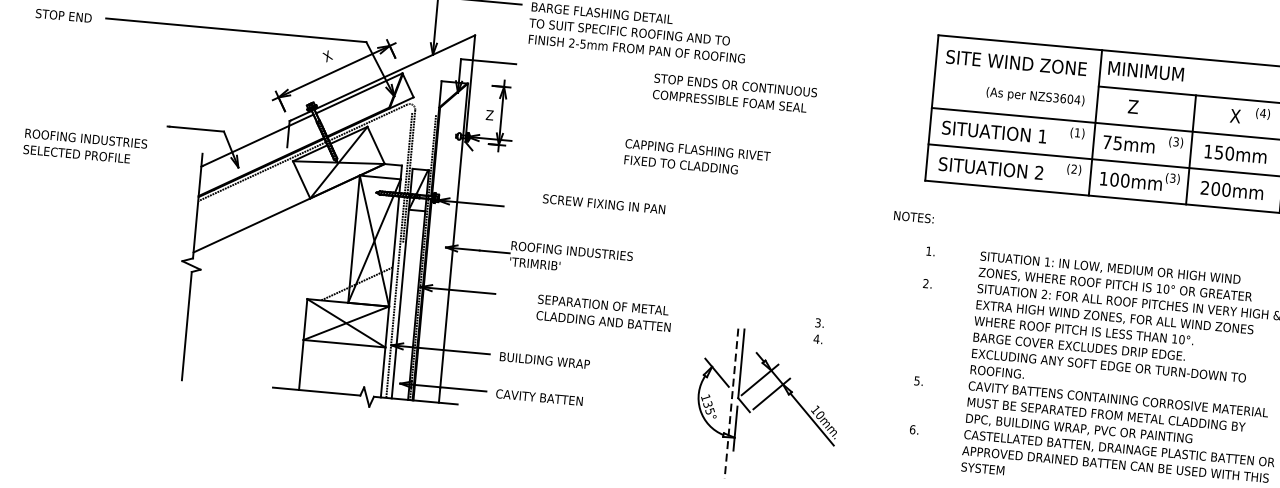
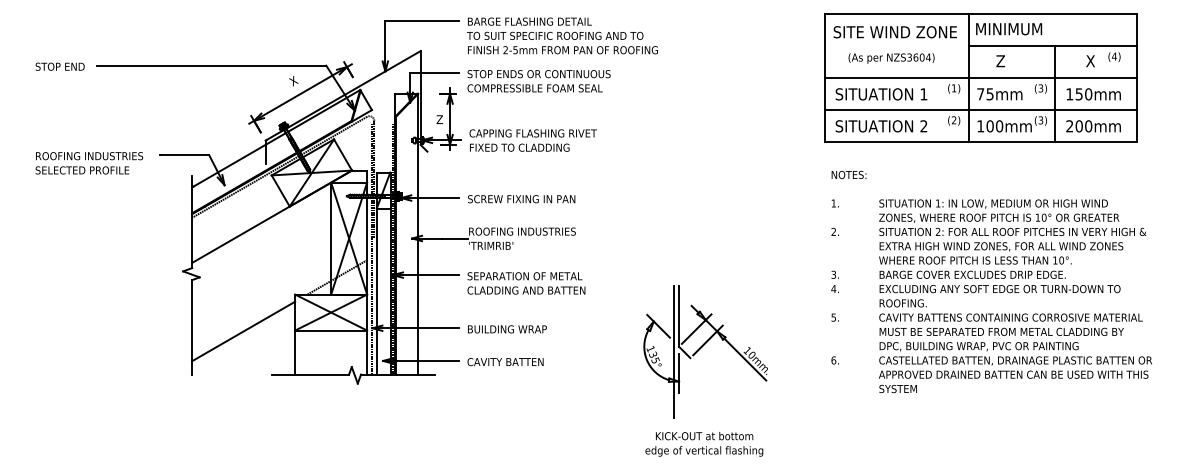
text: (734, 93) -> (538, 81), moved
text: (1035, 97) -> (891, 58), moved
text: (85, 147) -> (89, 163), moved
text: (696, 157) -> (532, 140), moved
text: (603, 204) -> (521, 199), moved
text: (913, 216) -> (848, 174), moved
text: (604, 313) -> (526, 283), moved
text: (818, 330) -> (834, 281), moved
line: (244, 335) -> (243, 331), added
line: (731, 404) -> (673, 352), dashed -> solid

